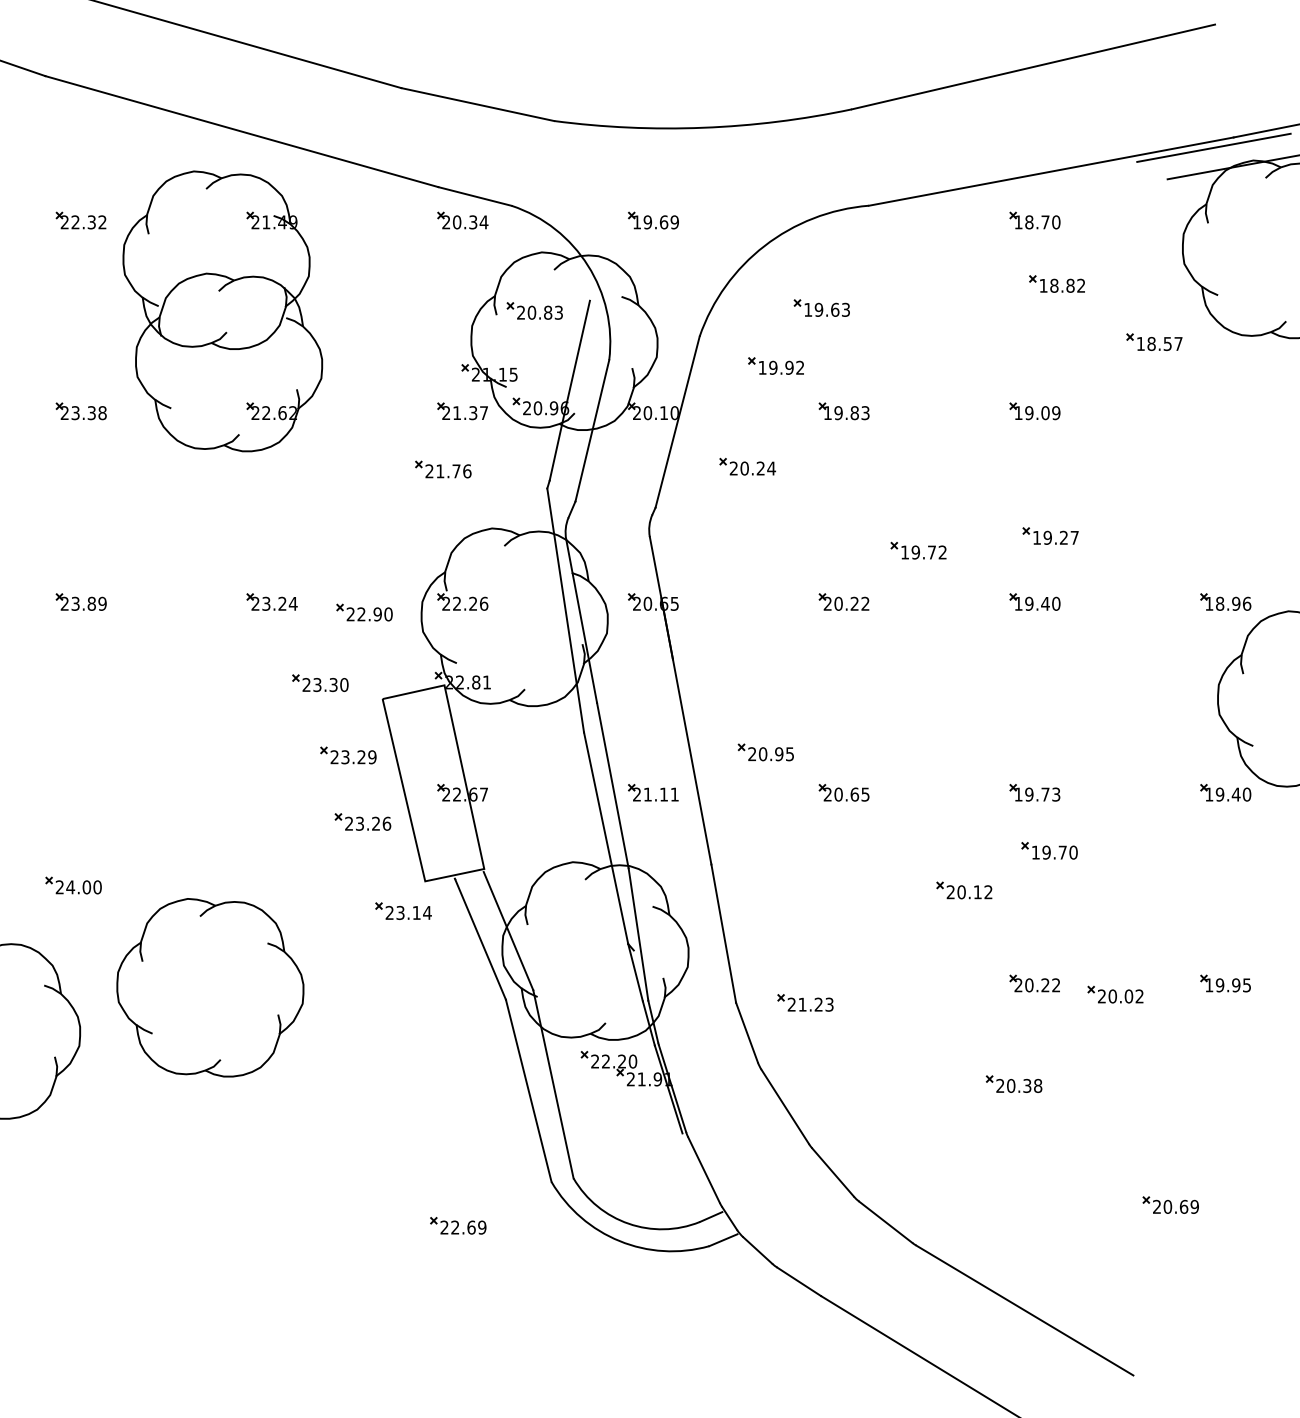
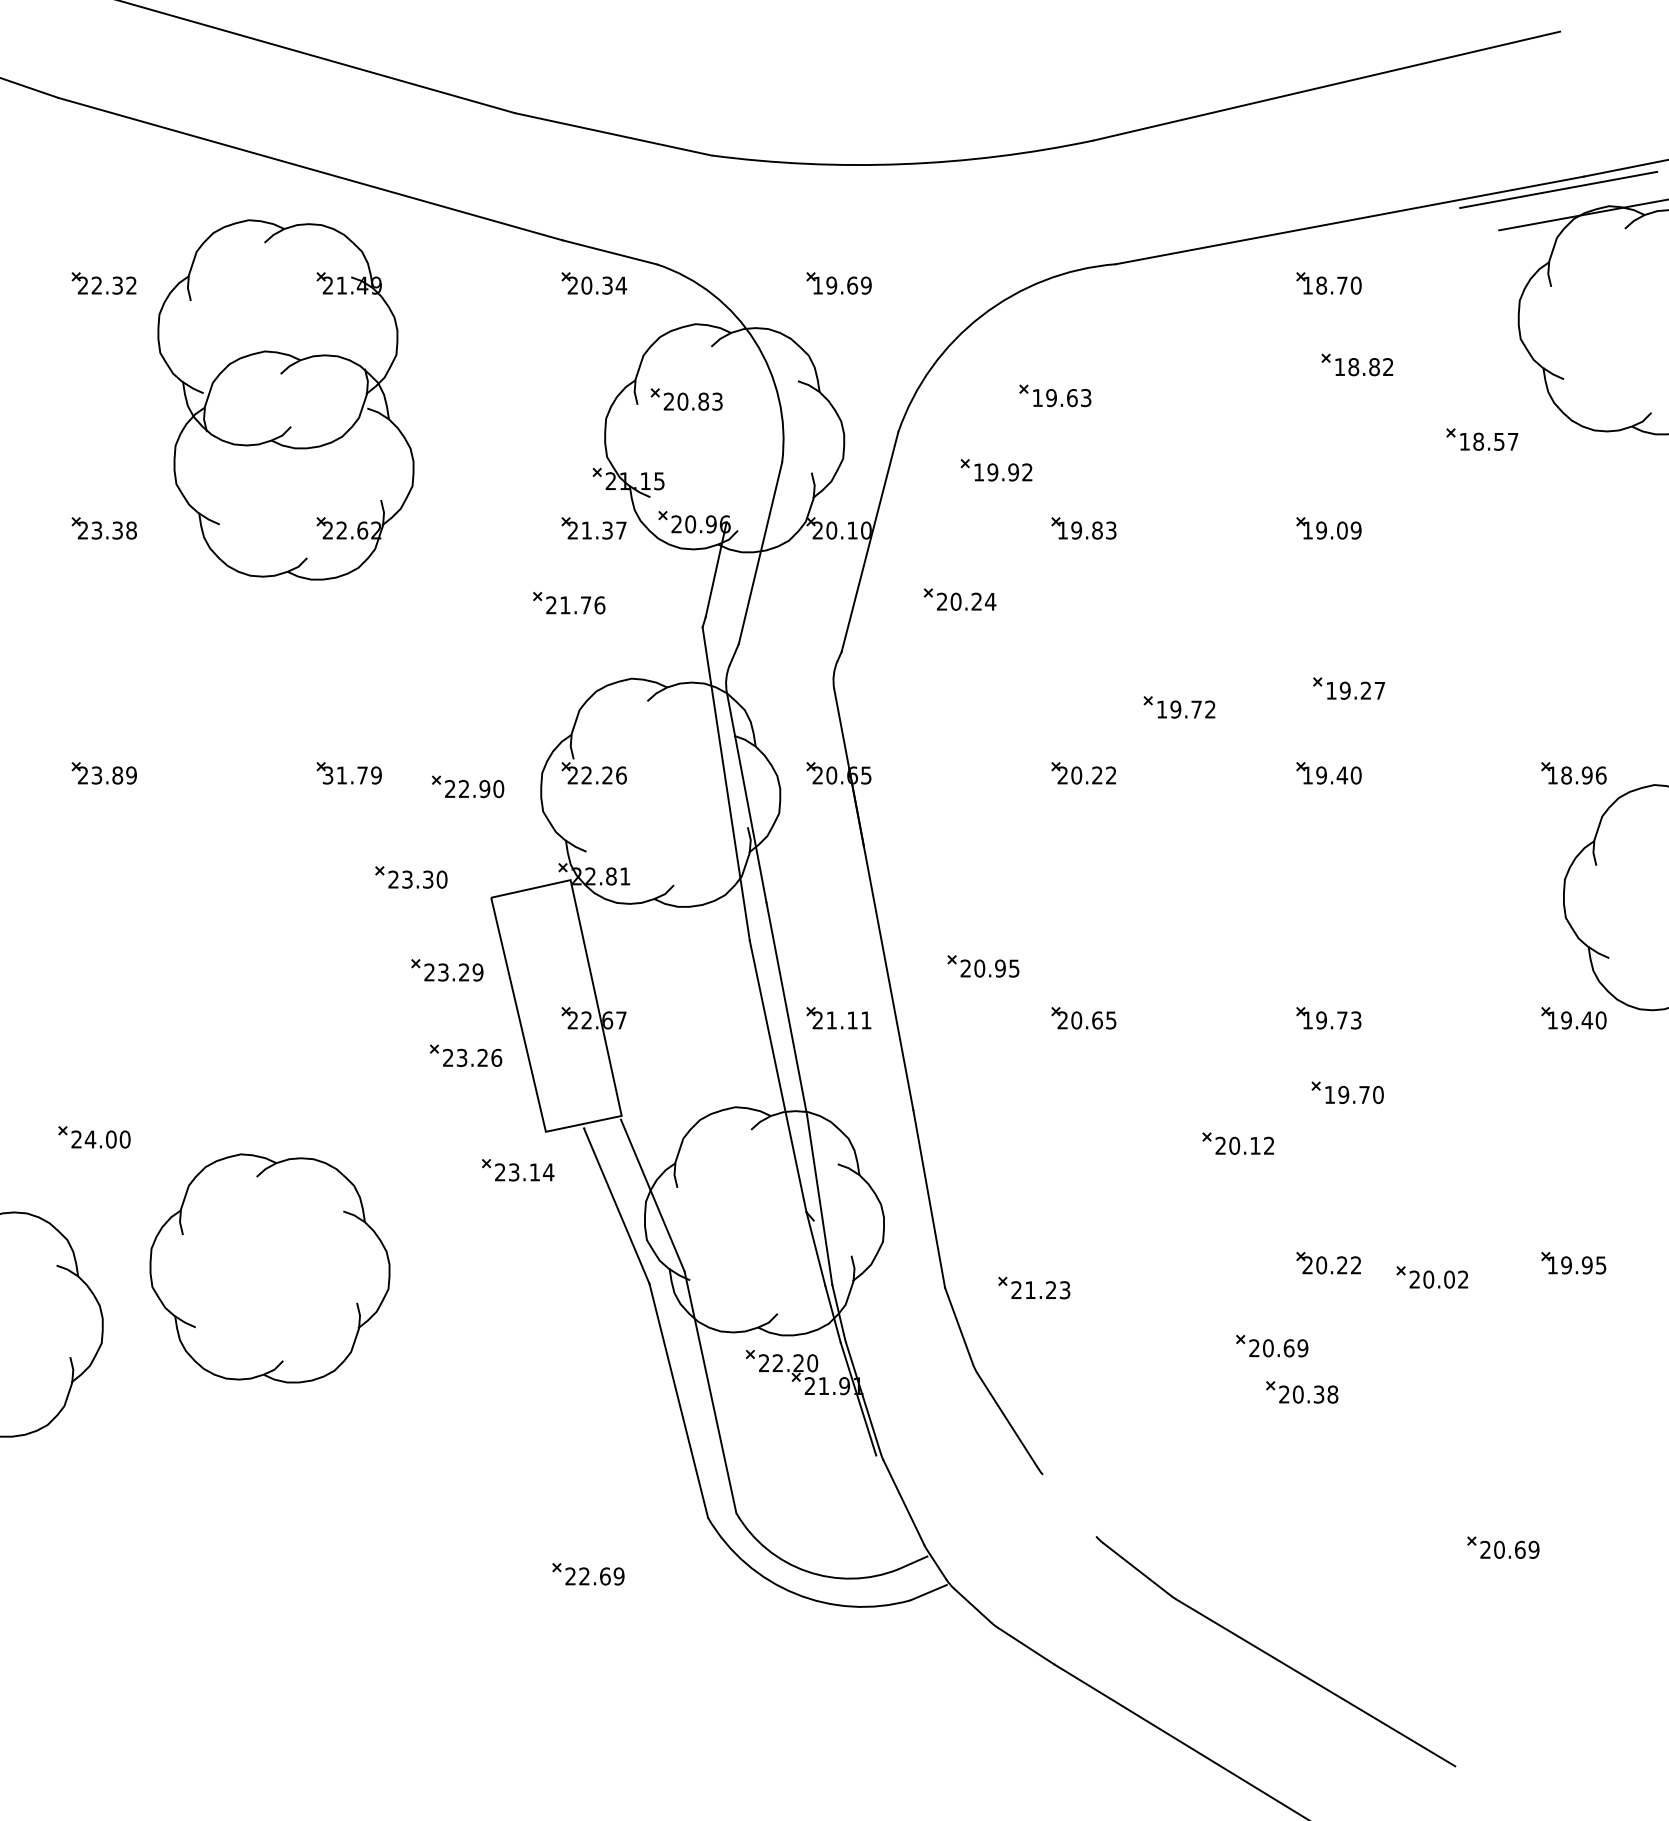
line: (577, 353) -> (741, 454), removed
text: (274, 603) -> (352, 775), 23.24 -> 31.79
part: (990, 1047) -> (1271, 1345), added
line: (832, 1172) -> (1068, 1505), removed

